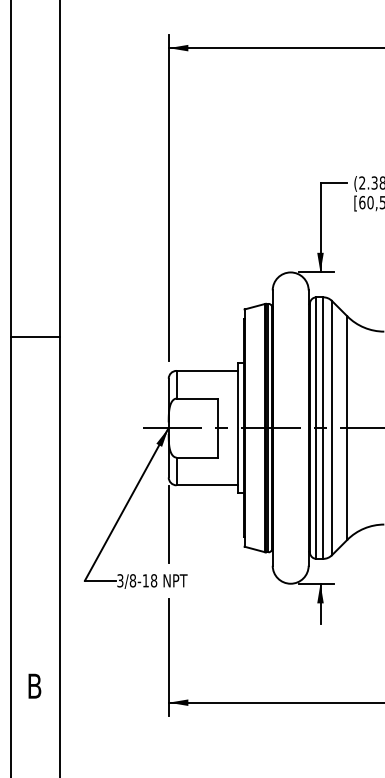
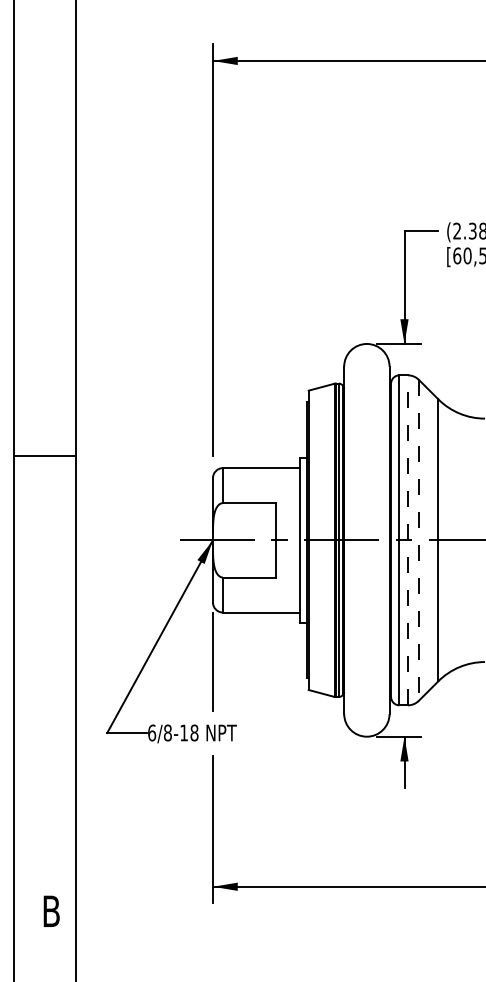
line: (35, 337) -> (44, 456), moved
line: (323, 428) -> (408, 540), solid -> dashed
line: (331, 428) -> (418, 540), solid -> dashed
text: (120, 580) -> (152, 732), 3/8-18 -> 6/8-18
text: (34, 685) -> (51, 910), moved

